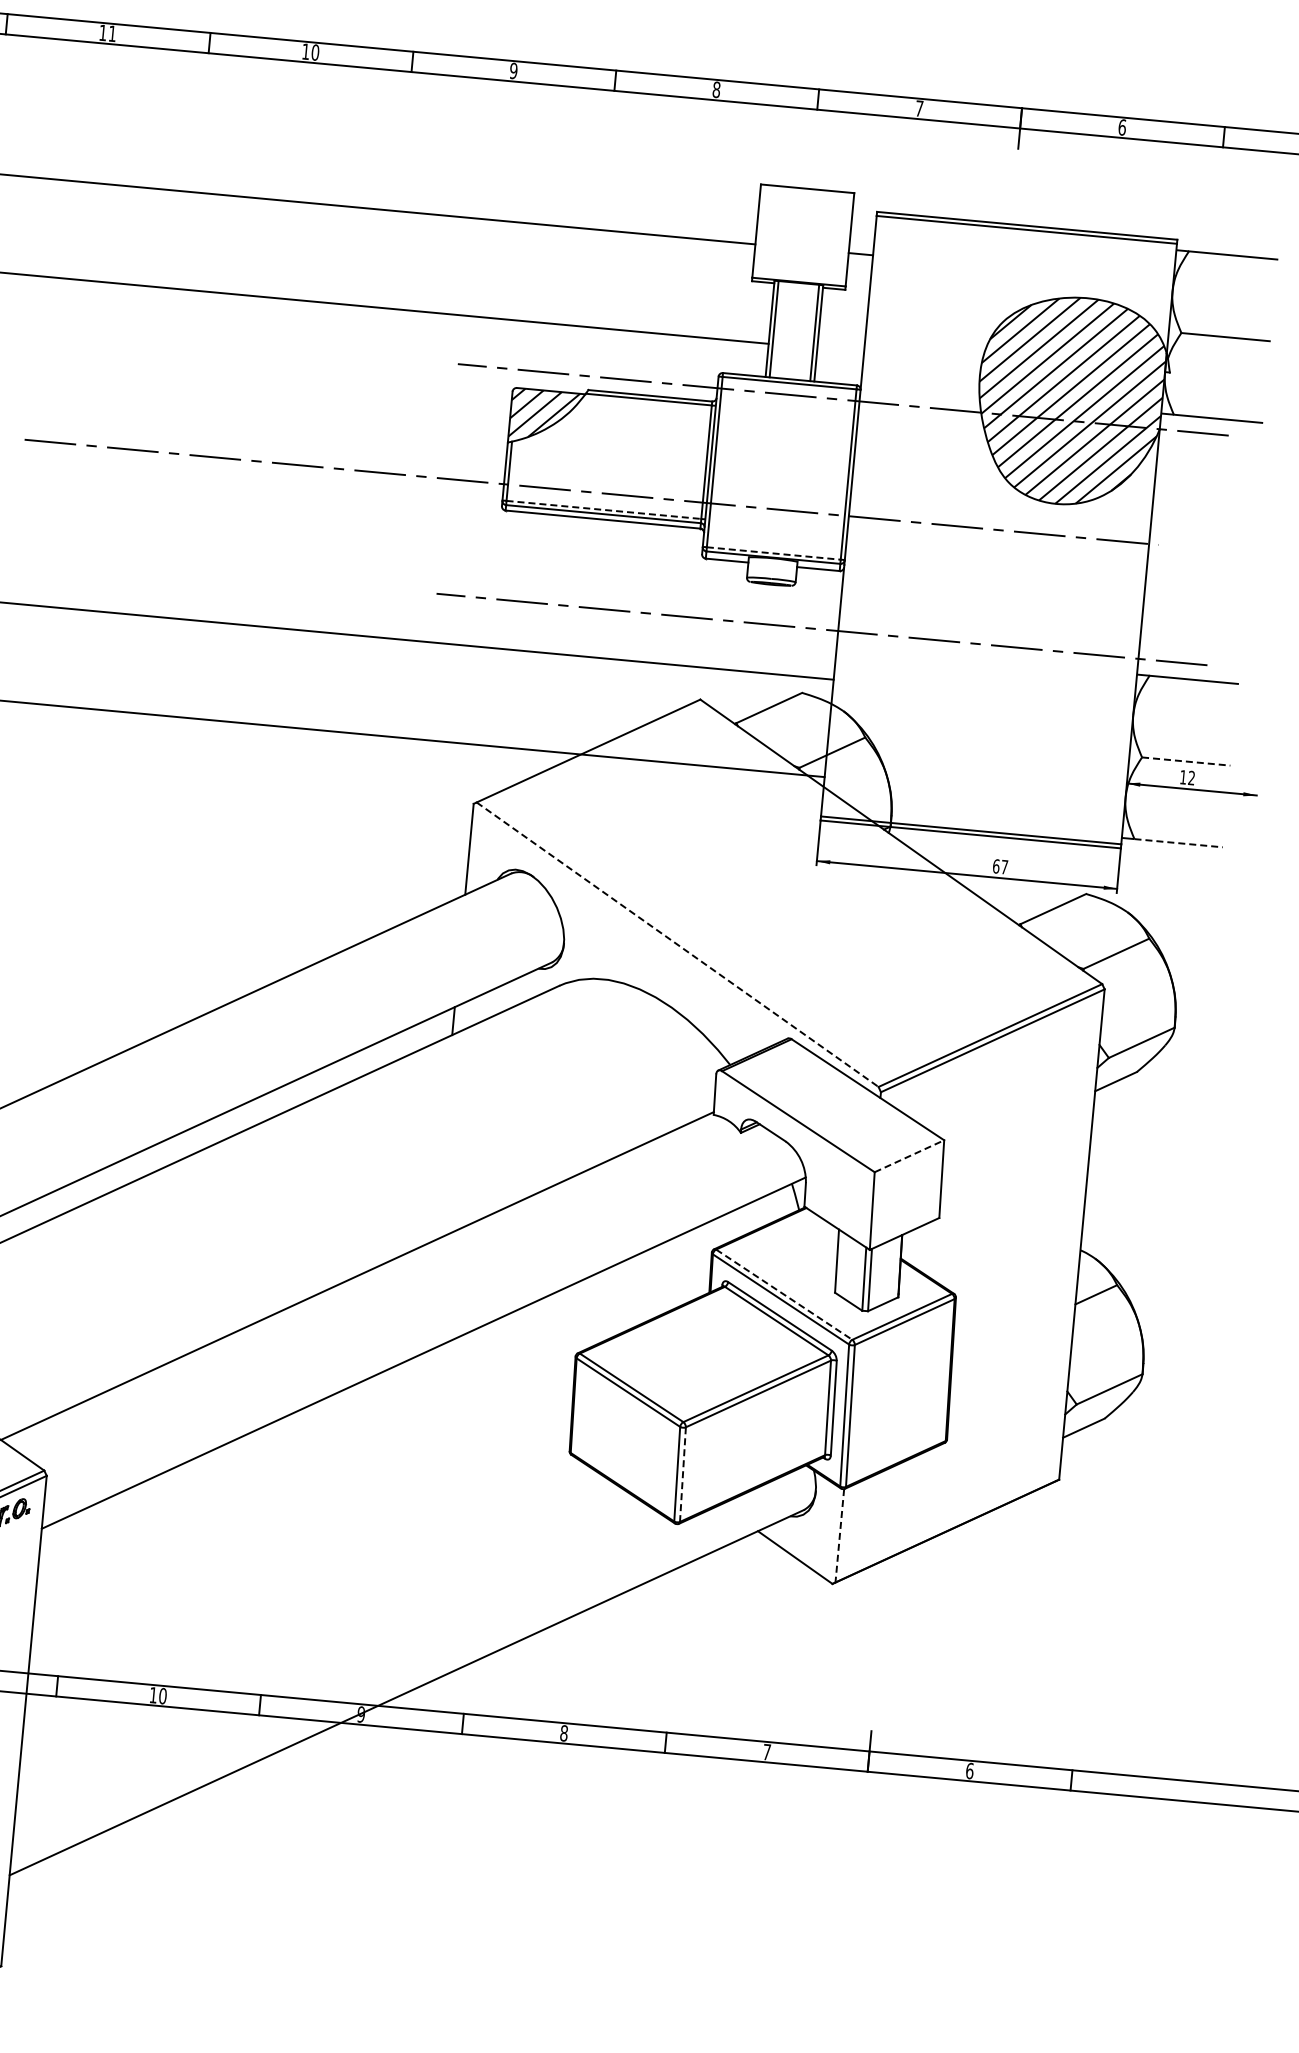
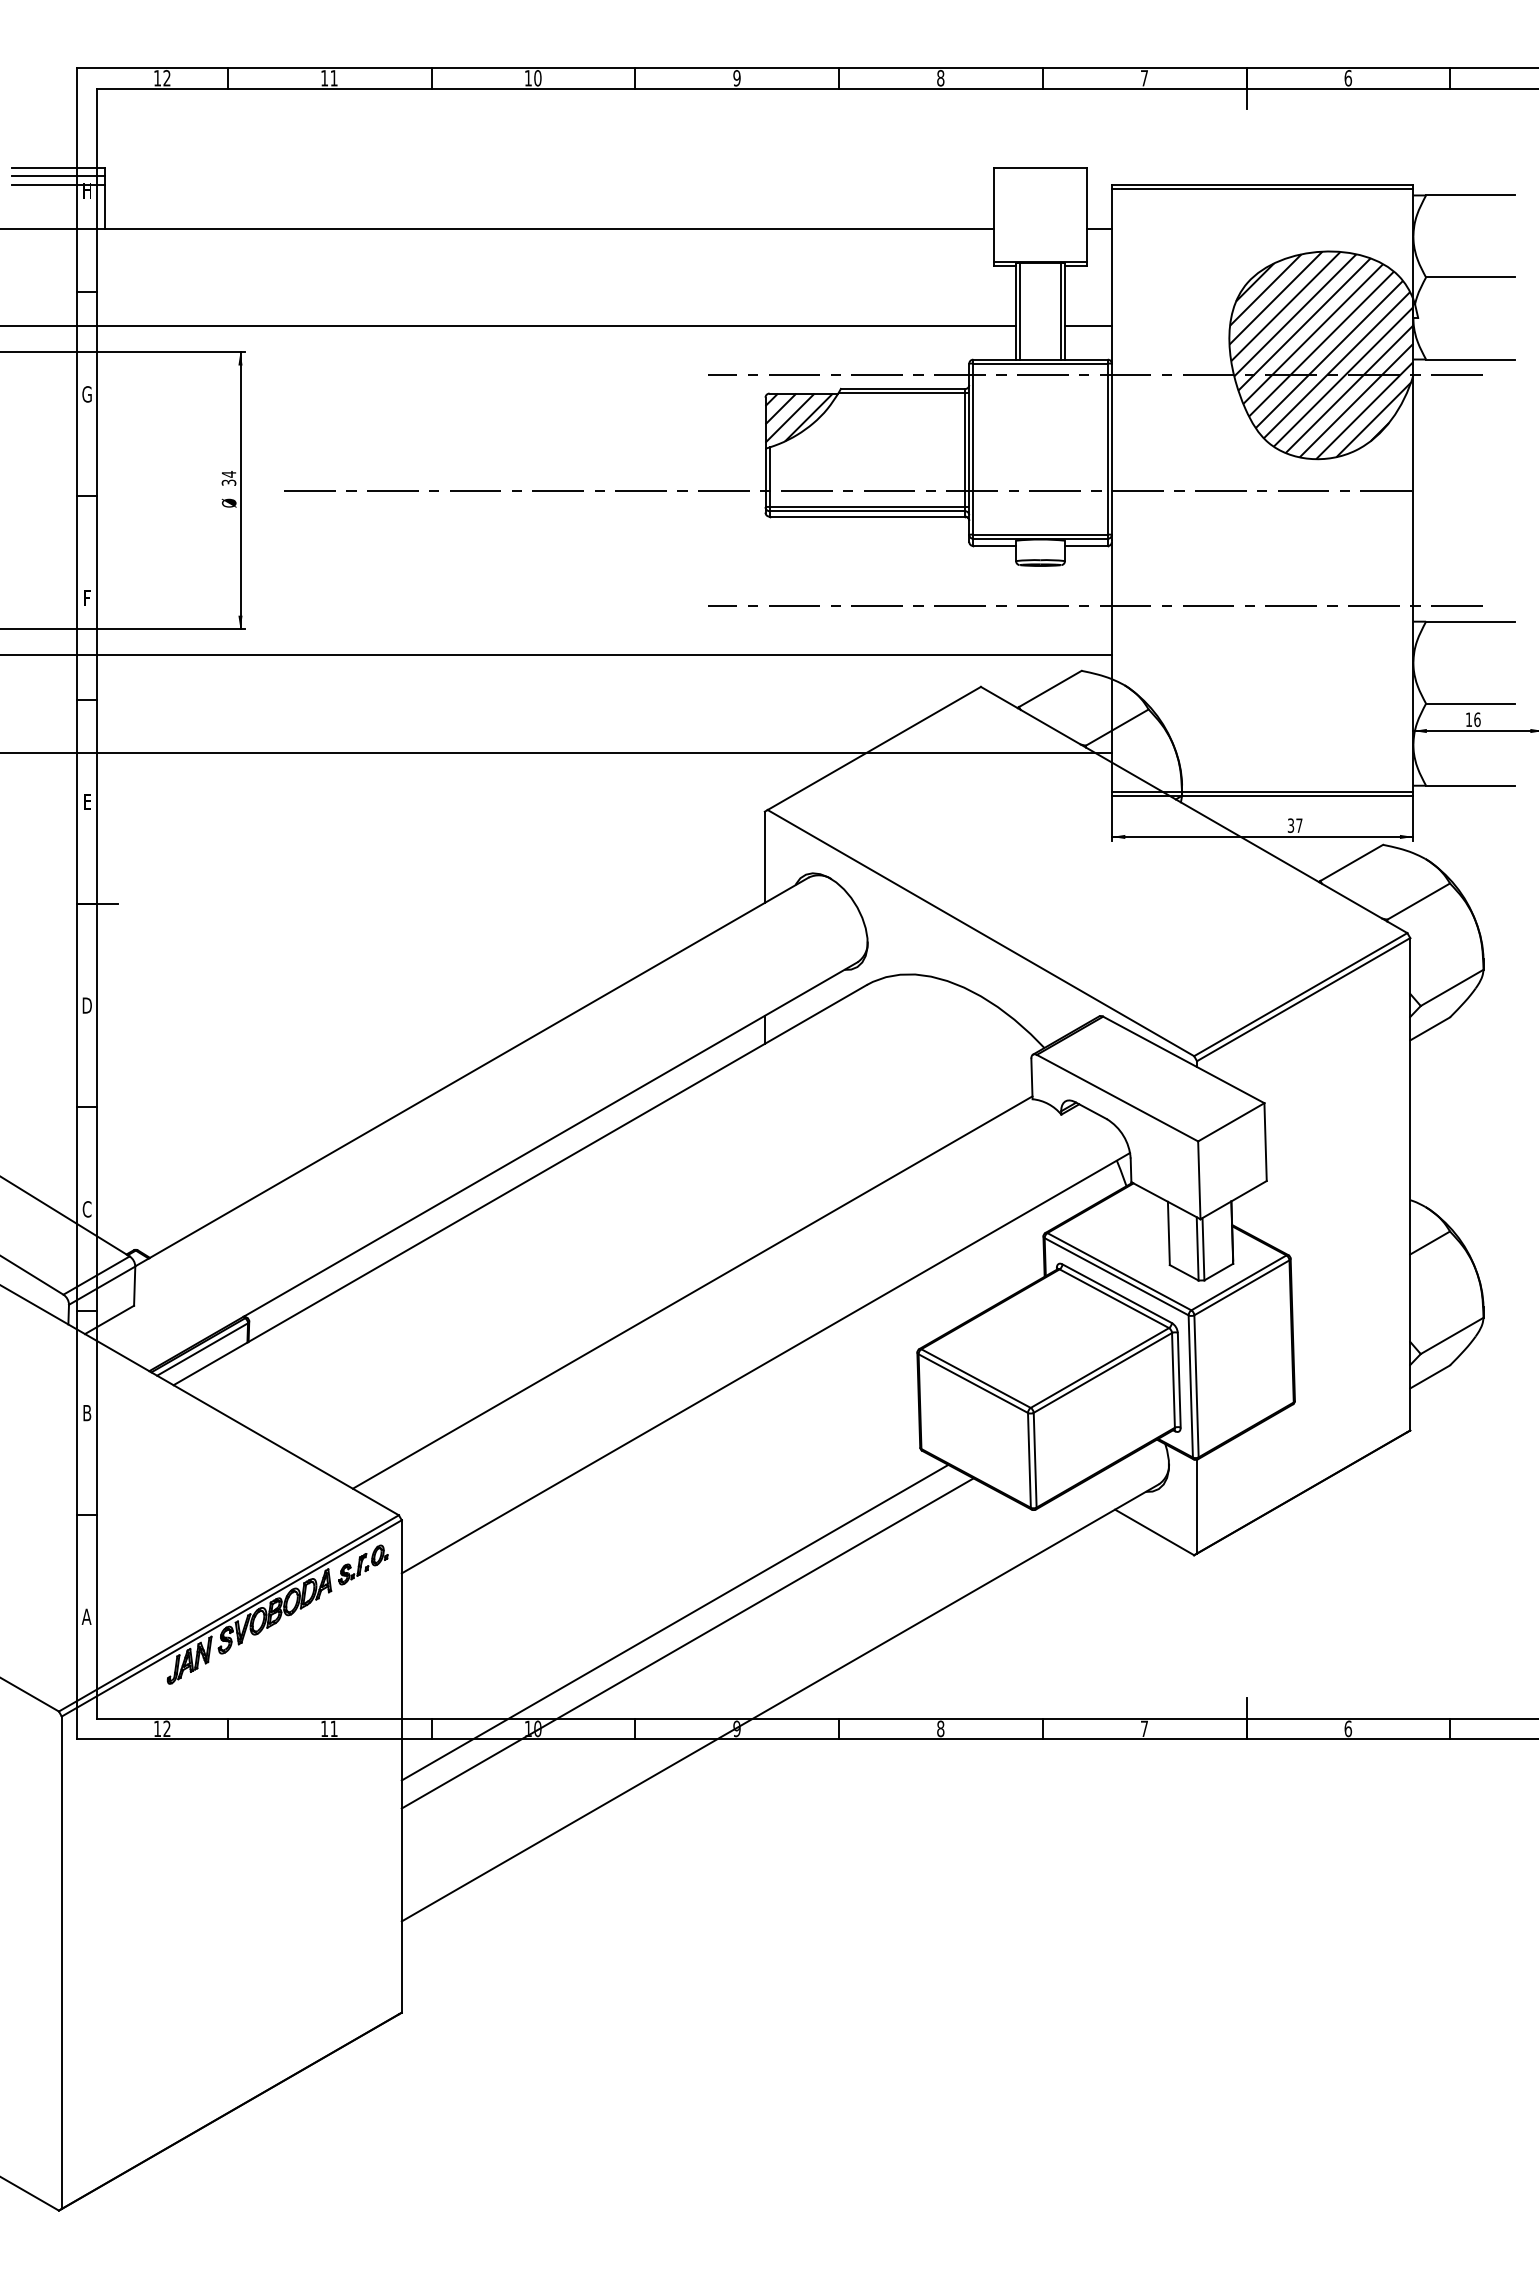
line: (840, 350) -> (1088, 326), added
line: (604, 509) -> (867, 506), dashed -> solid
line: (774, 553) -> (1041, 534), dashed -> solid
line: (1186, 761) -> (1470, 703), dashed -> solid
text: (1191, 777) -> (1477, 719), 12 -> 16
line: (1178, 842) -> (1470, 785), dashed -> solid
text: (995, 866) -> (1290, 825), 67 -> 37
line: (678, 945) -> (981, 933), dashed -> solid
line: (909, 1156) -> (1231, 1122), dashed -> solid
line: (784, 1294) -> (1119, 1271), dashed -> solid
line: (683, 1474) -> (1035, 1460), dashed -> solid
line: (840, 1535) -> (1197, 1506), dashed -> solid
line: (308, 1602) -> (674, 1622), added
line: (319, 1624) -> (687, 1643), added

